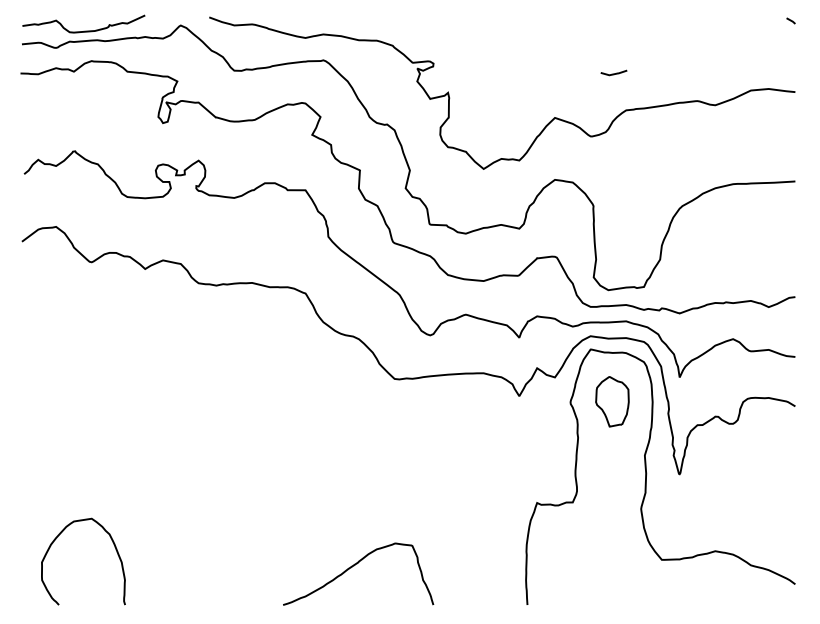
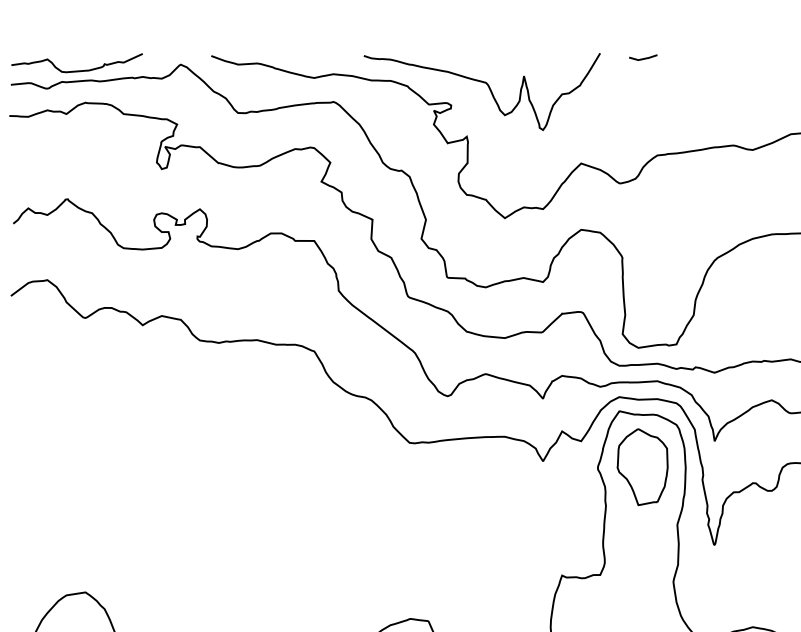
curve: (468, 48) -> (488, 89), added
line: (613, 73) -> (642, 58), moved
part: (612, 401) -> (642, 466), size x1.43

